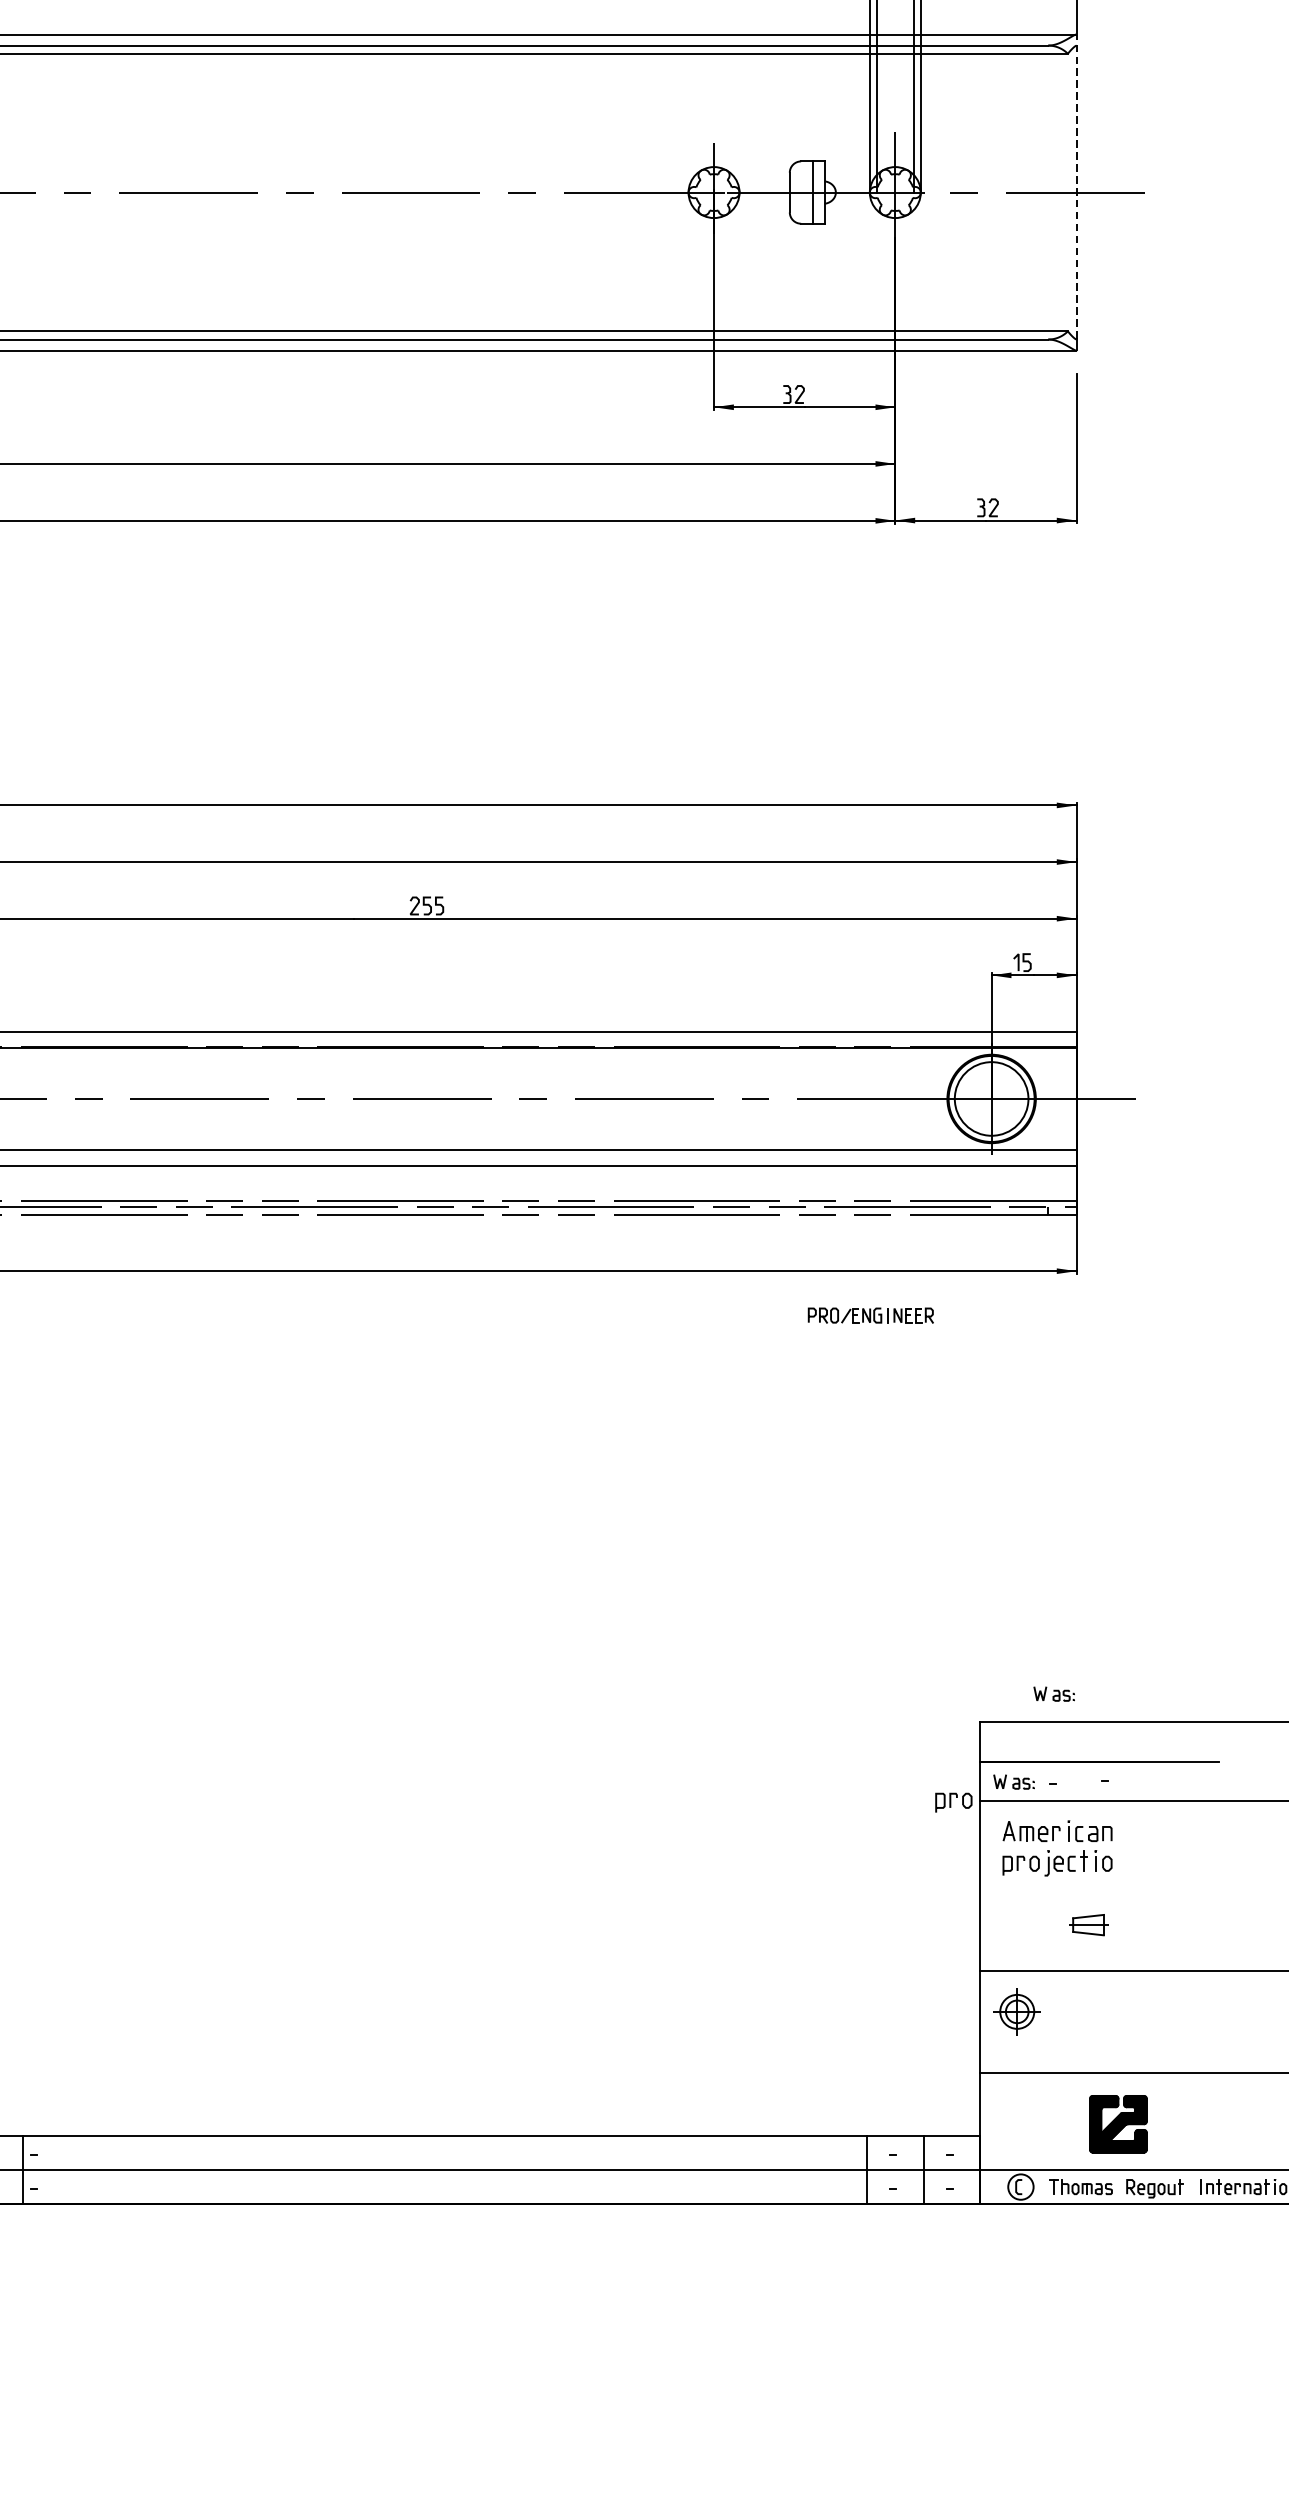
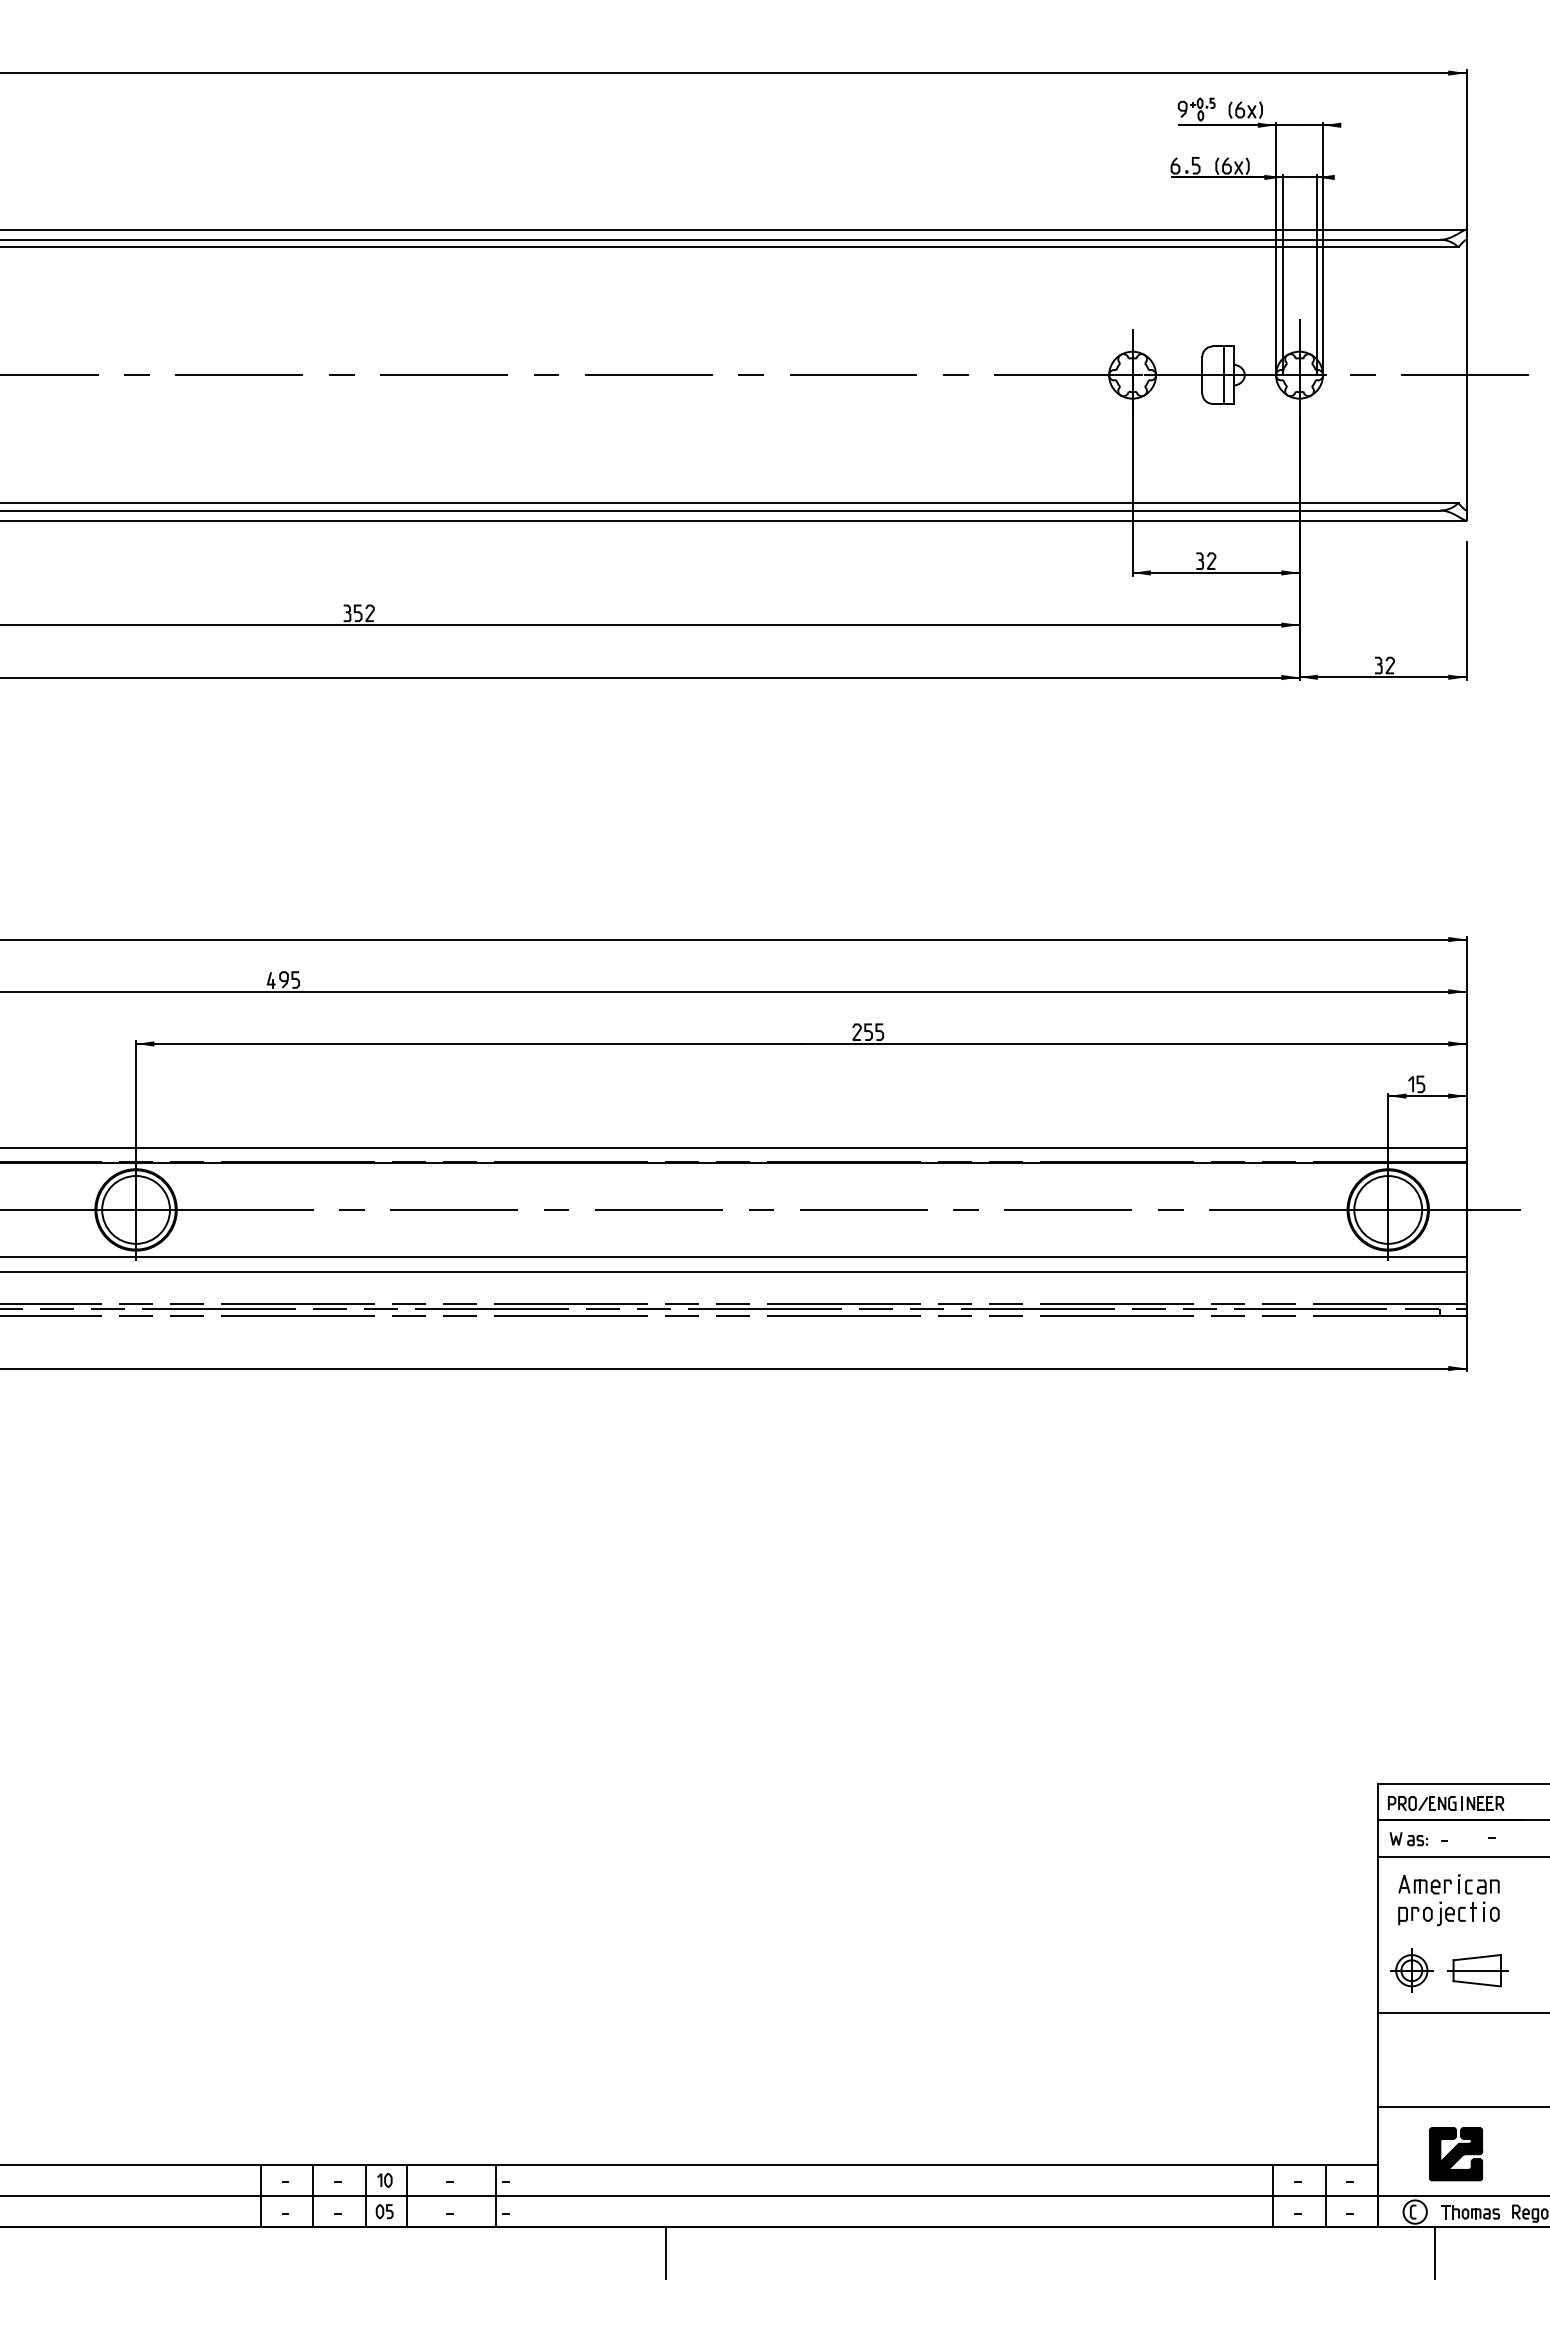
line: (1076, 186) -> (1466, 369), dashed -> solid
part: (871, 1315) -> (1446, 1803), moved
part: (1053, 1694) -> (1445, 1758), removed
part: (953, 1802) -> (1353, 1857), removed
part: (1088, 1924) -> (1477, 1970), size x1.67
part: (1016, 2011) -> (1411, 1970), moved
part: (1118, 2124) -> (1456, 2154), moved
line: (206, 2232) -> (665, 2253), added
line: (1042, 2232) -> (1435, 2253), added

